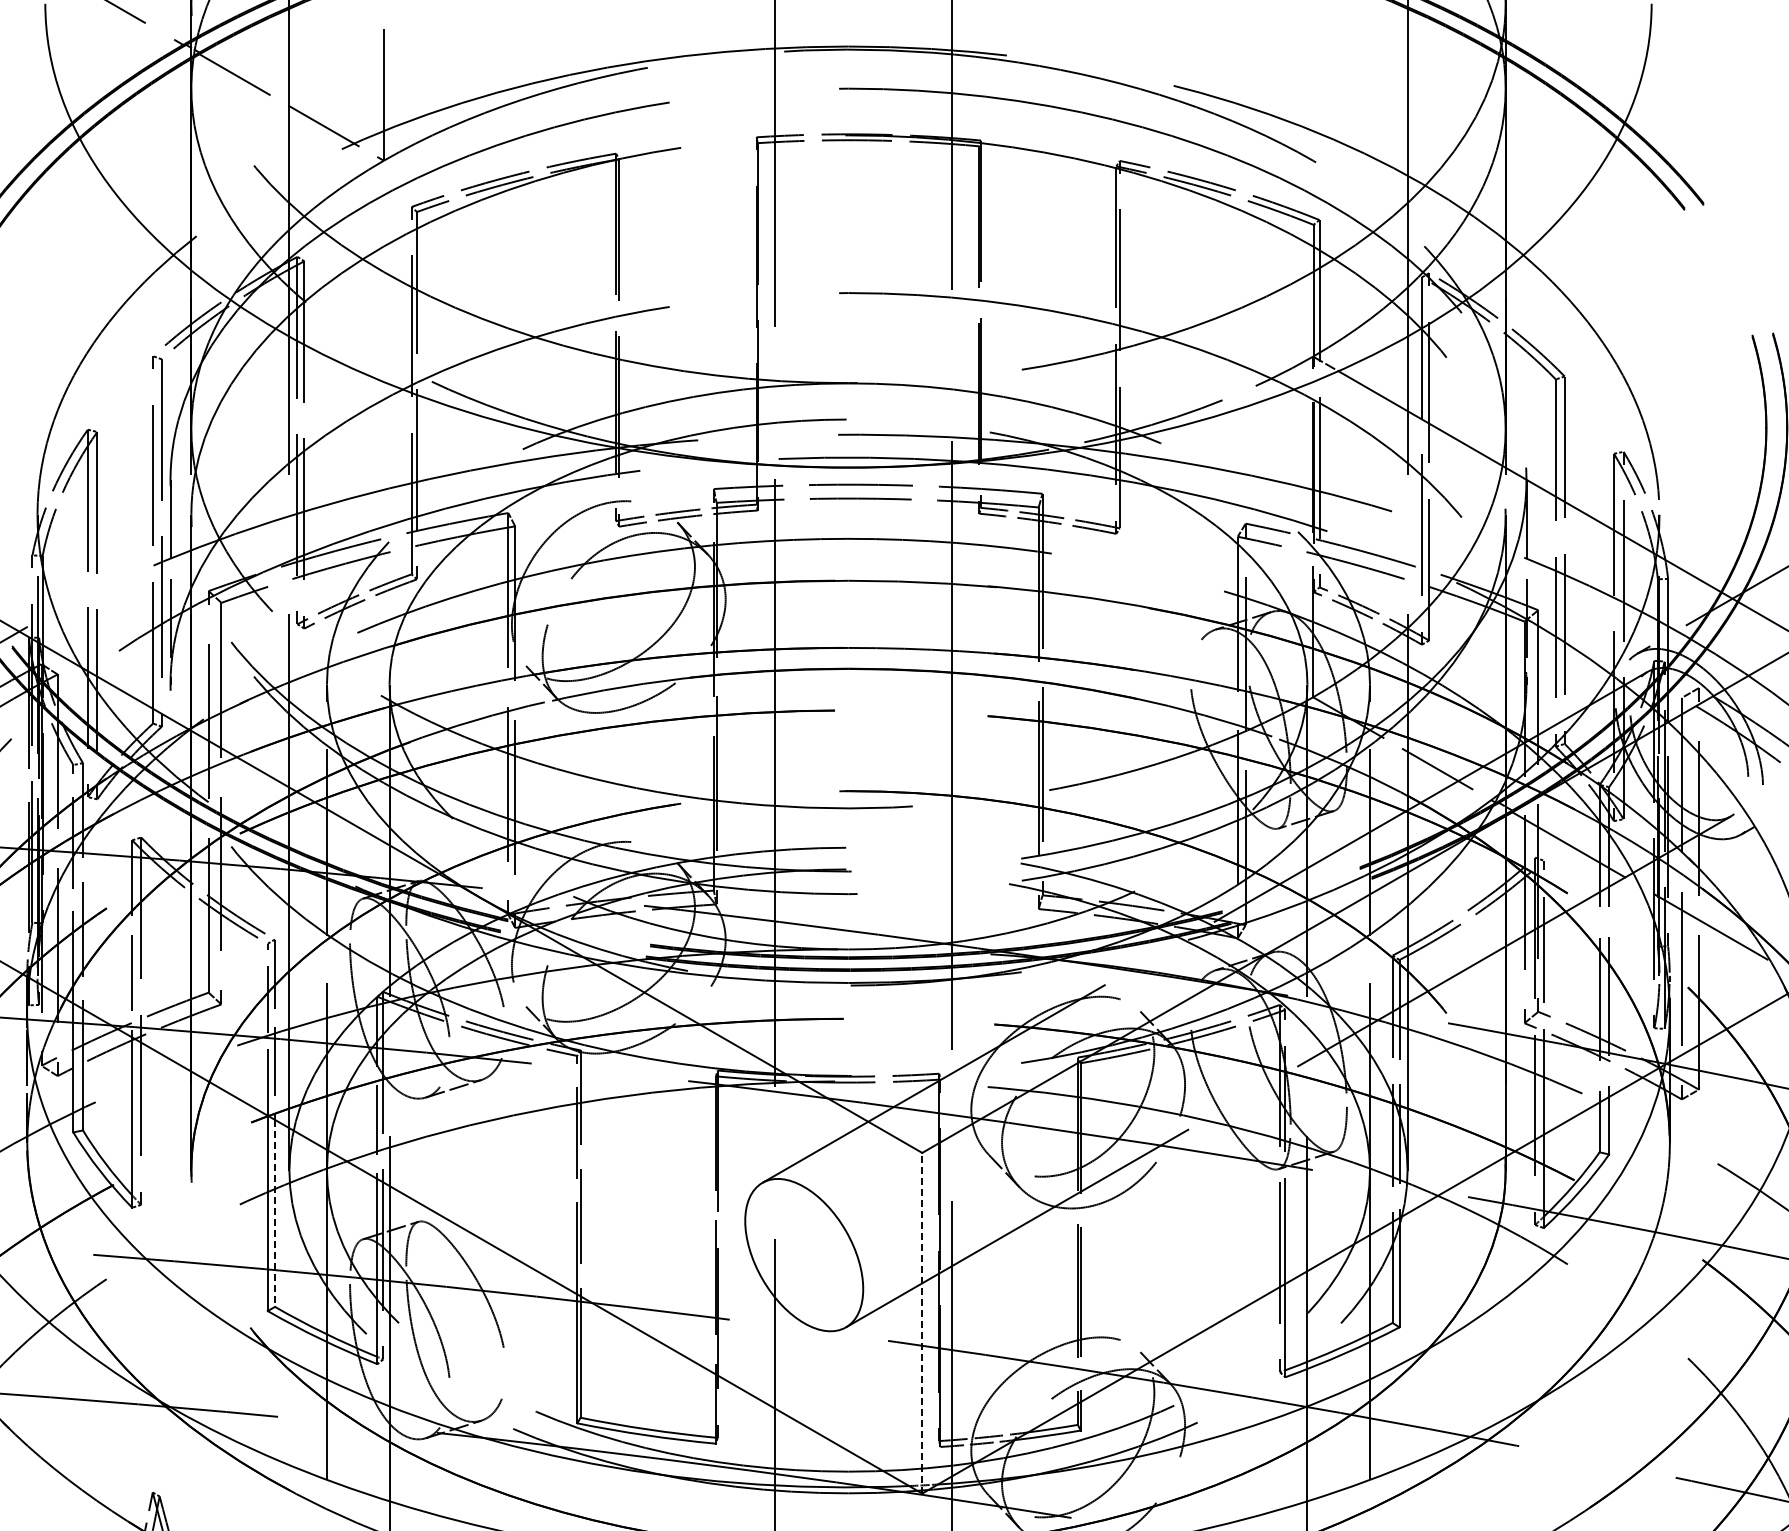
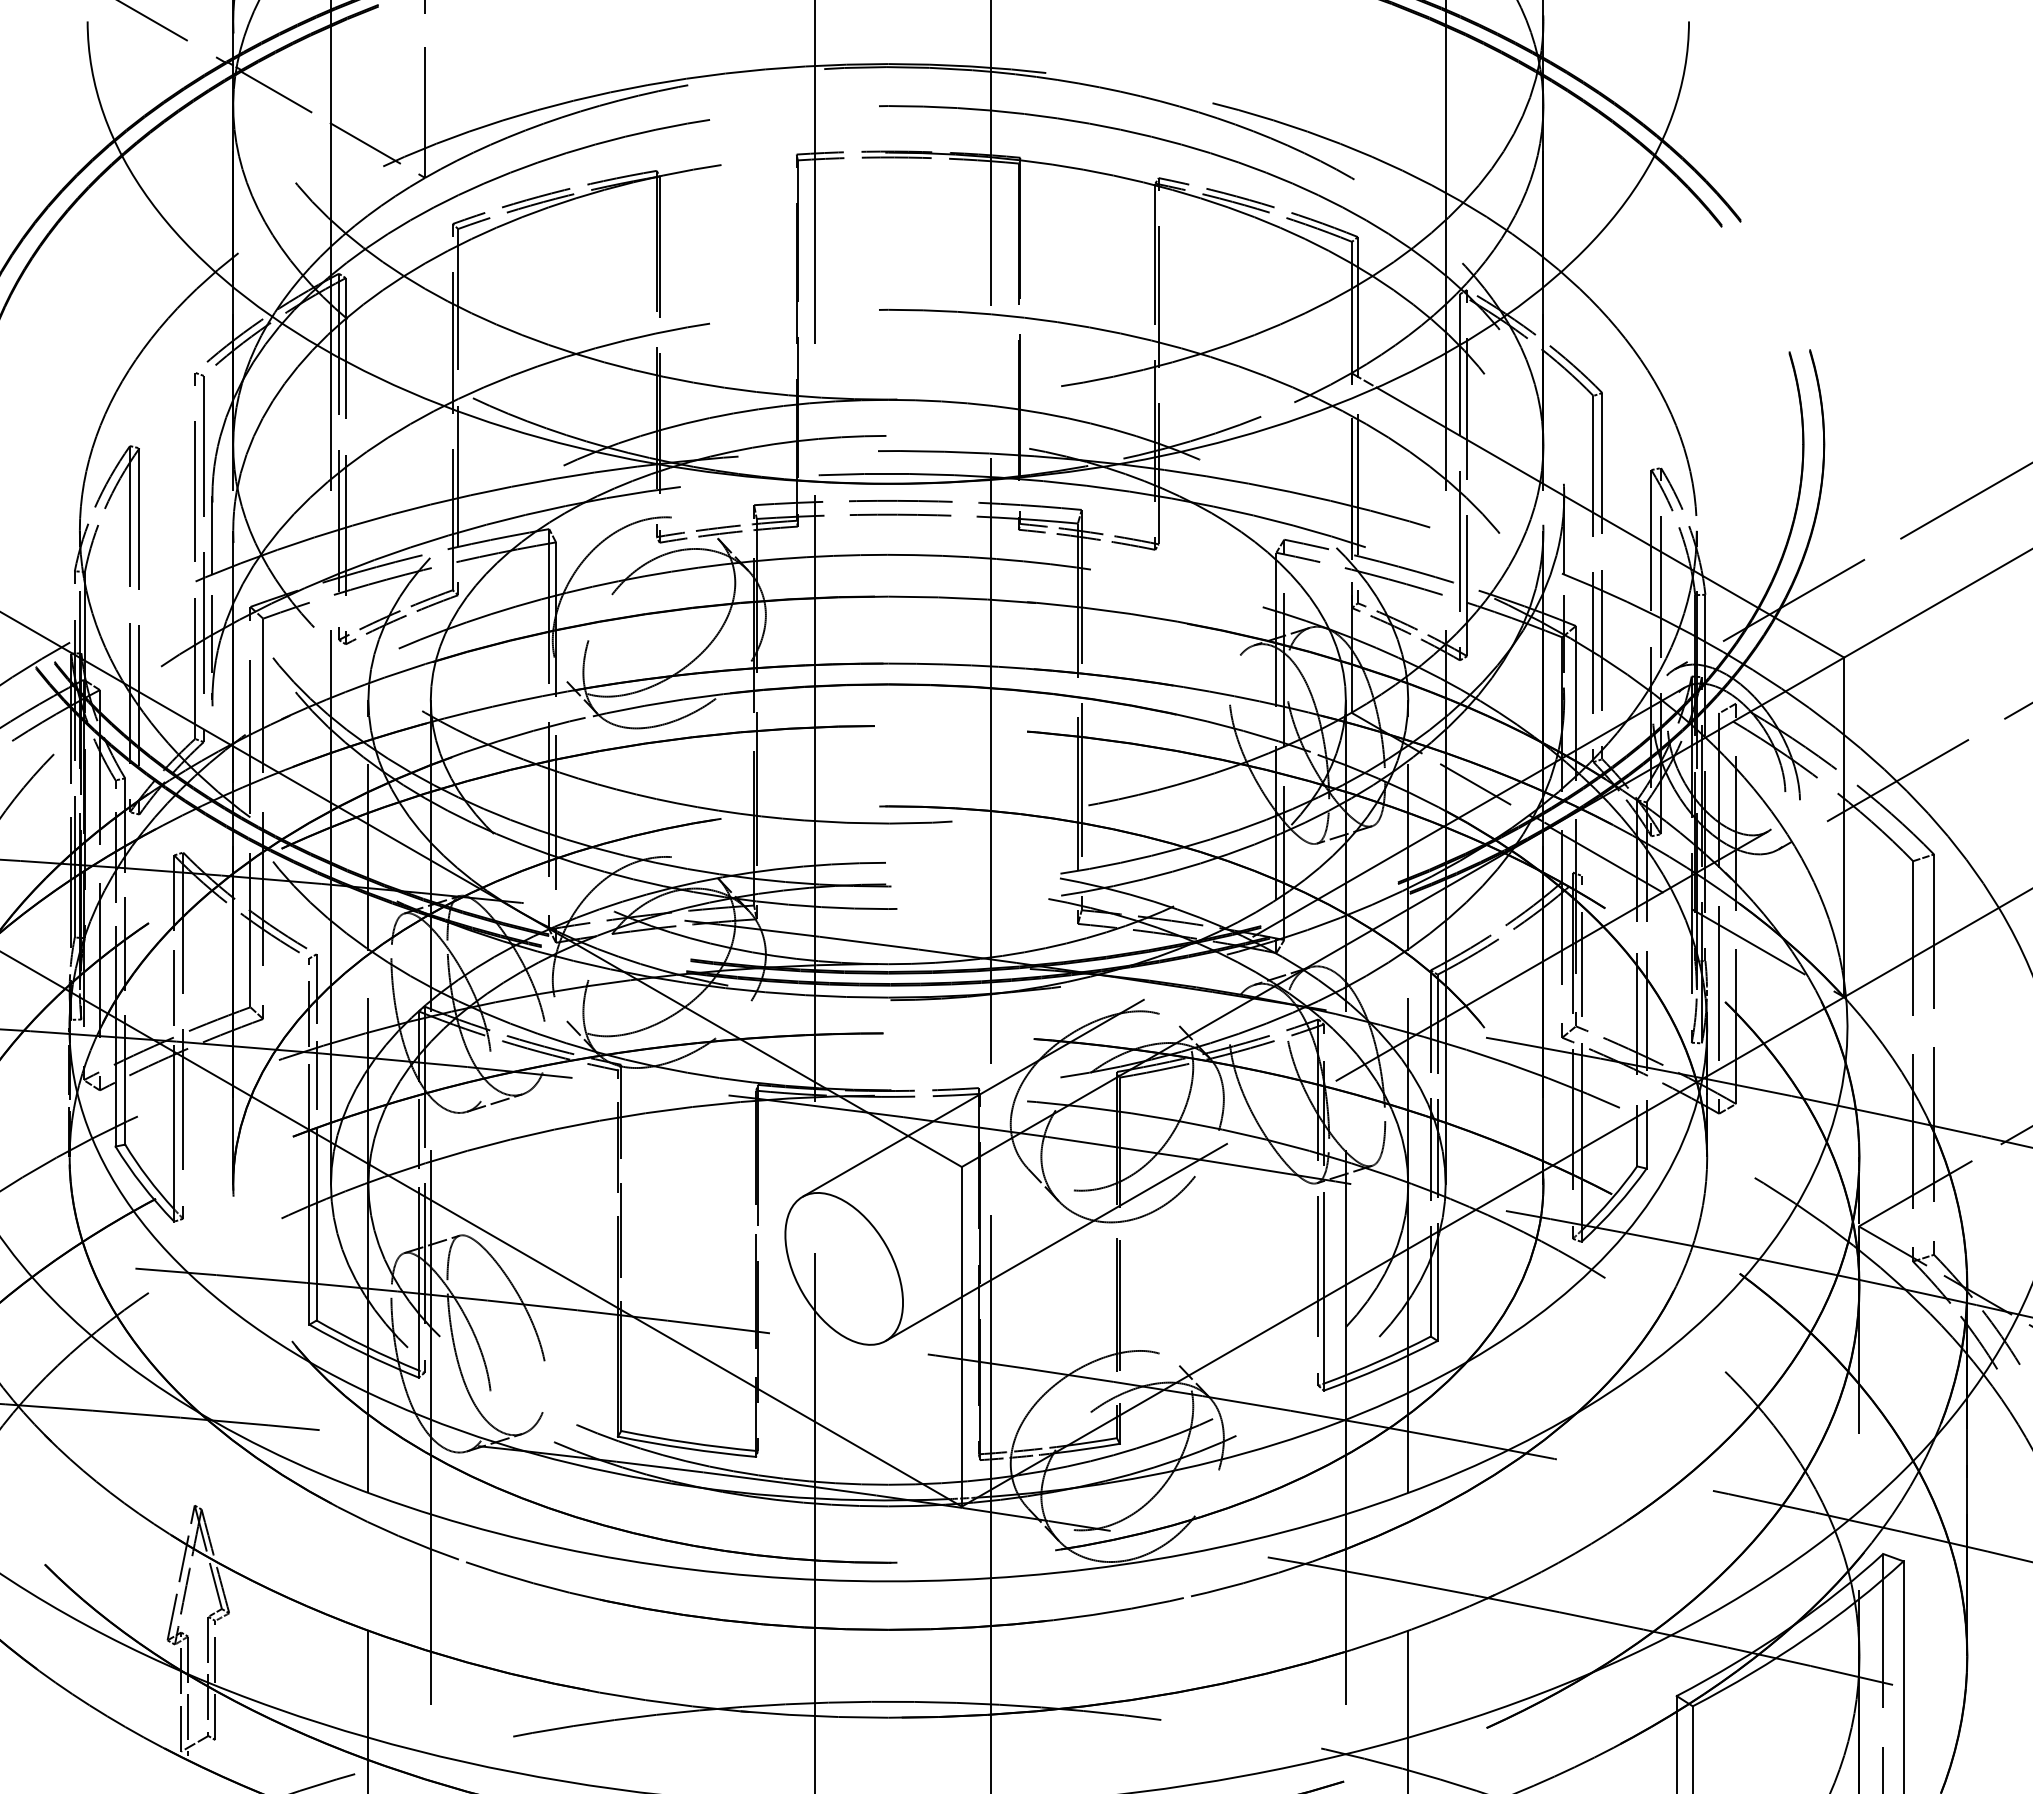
line: (274, 1213) -> (316, 1227), dashed -> solid
line: (921, 1322) -> (961, 1336), dashed -> solid

